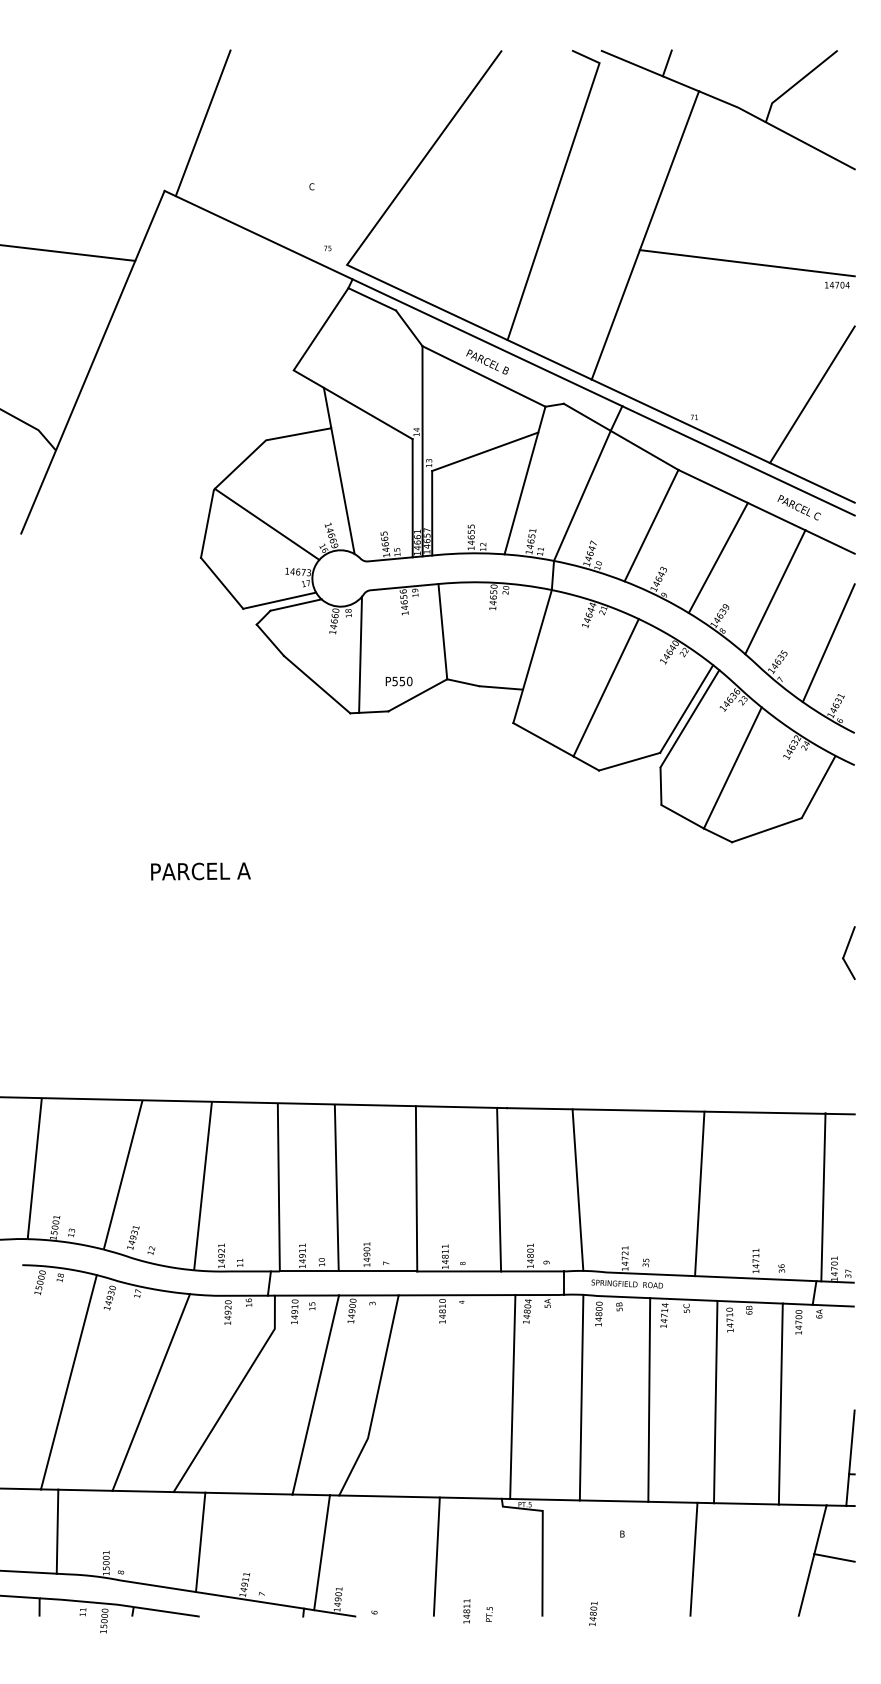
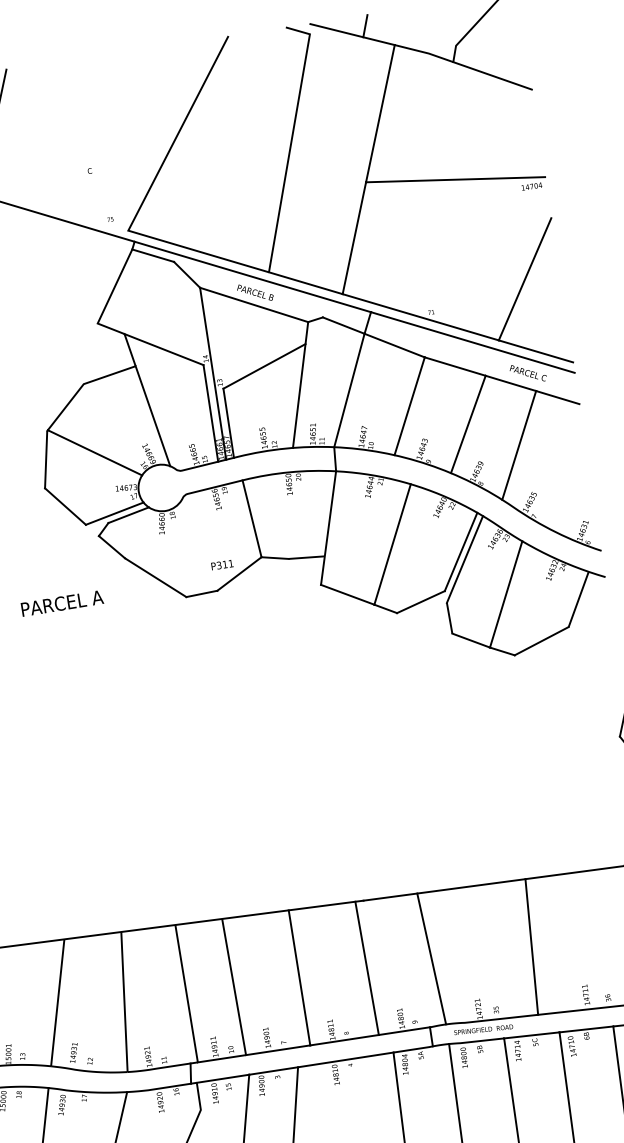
line: (828, 643) -> (569, 480), removed
line: (360, 654) -> (187, 547), removed
text: (402, 681) -> (225, 564), P550 -> P311
text: (200, 871) -> (62, 603), moved

